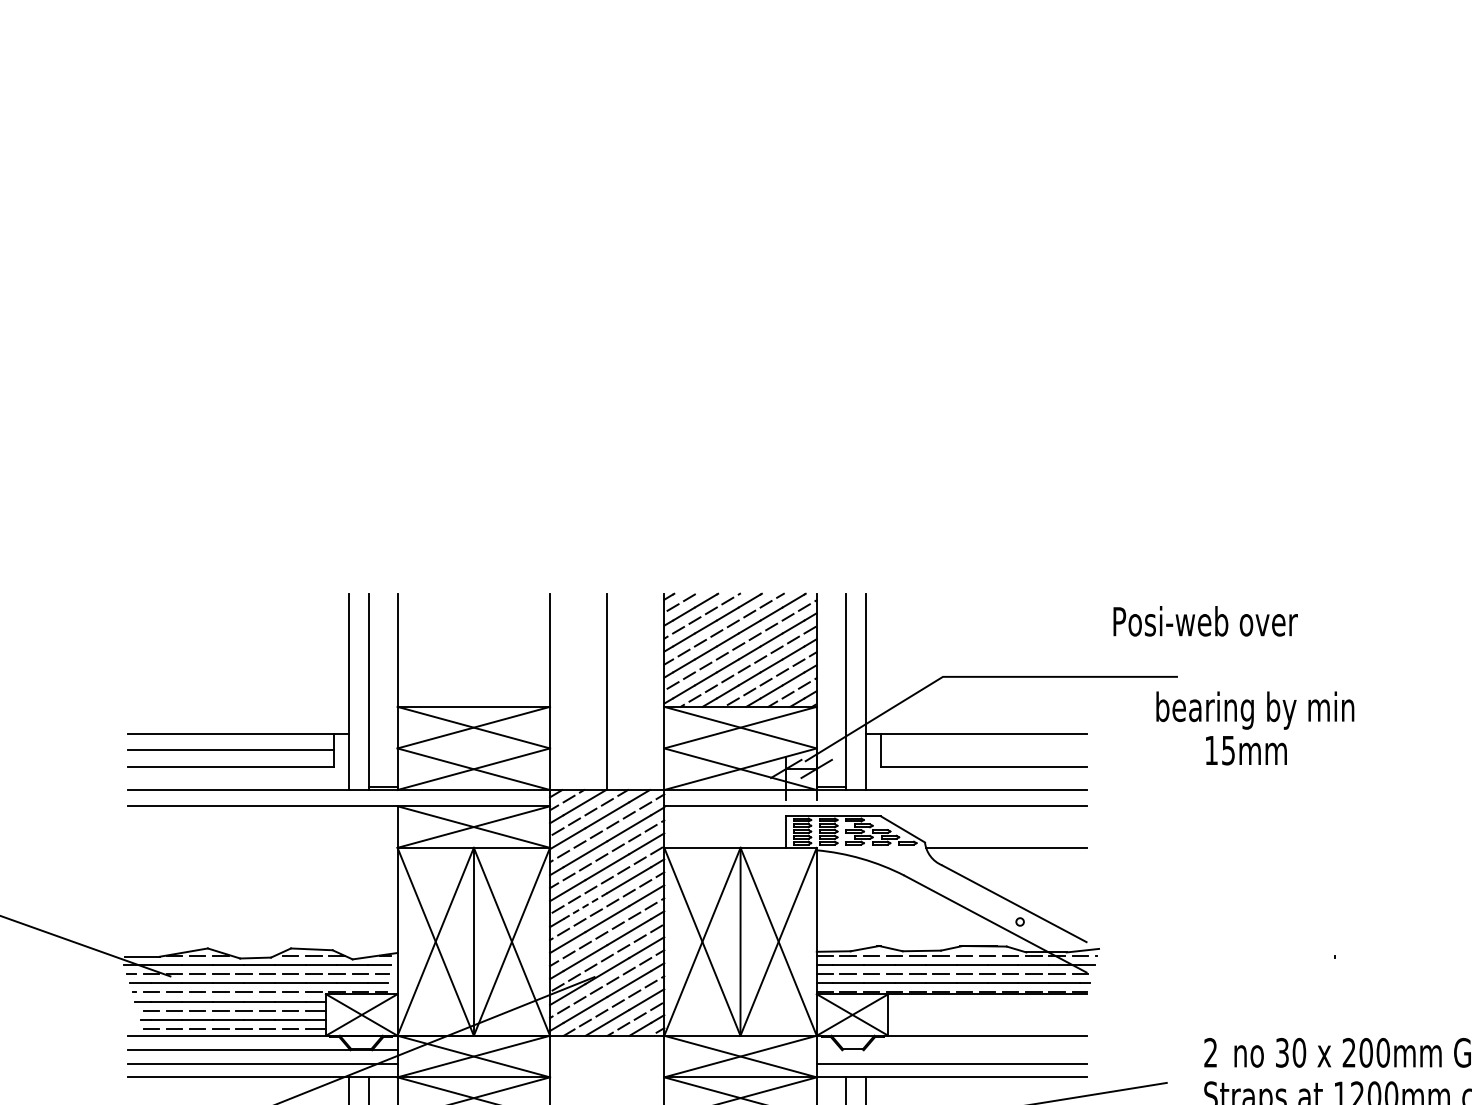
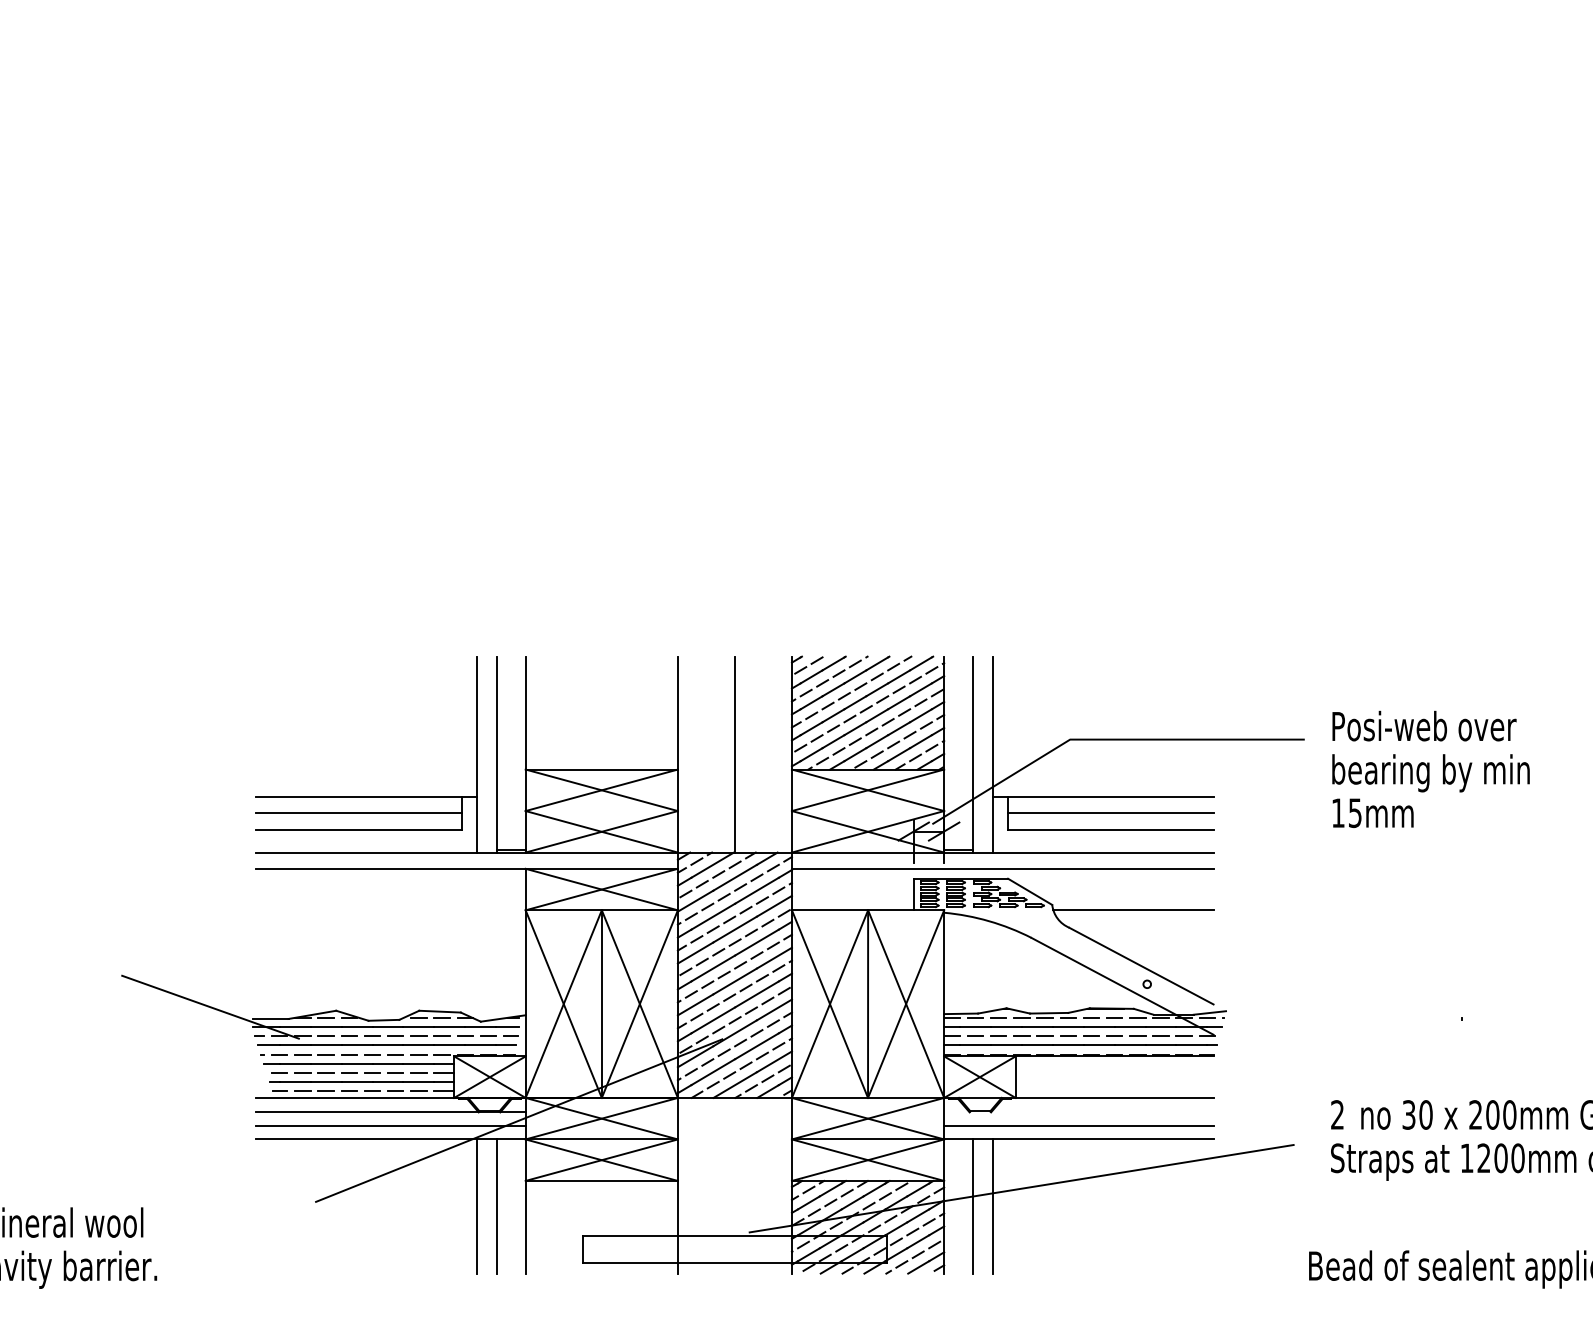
text: (1205, 620) -> (1424, 725), moved
text: (1254, 710) -> (1430, 773), moved
line: (983, 749) -> (1110, 812), added
line: (585, 906) -> (713, 968), dashed -> solid

